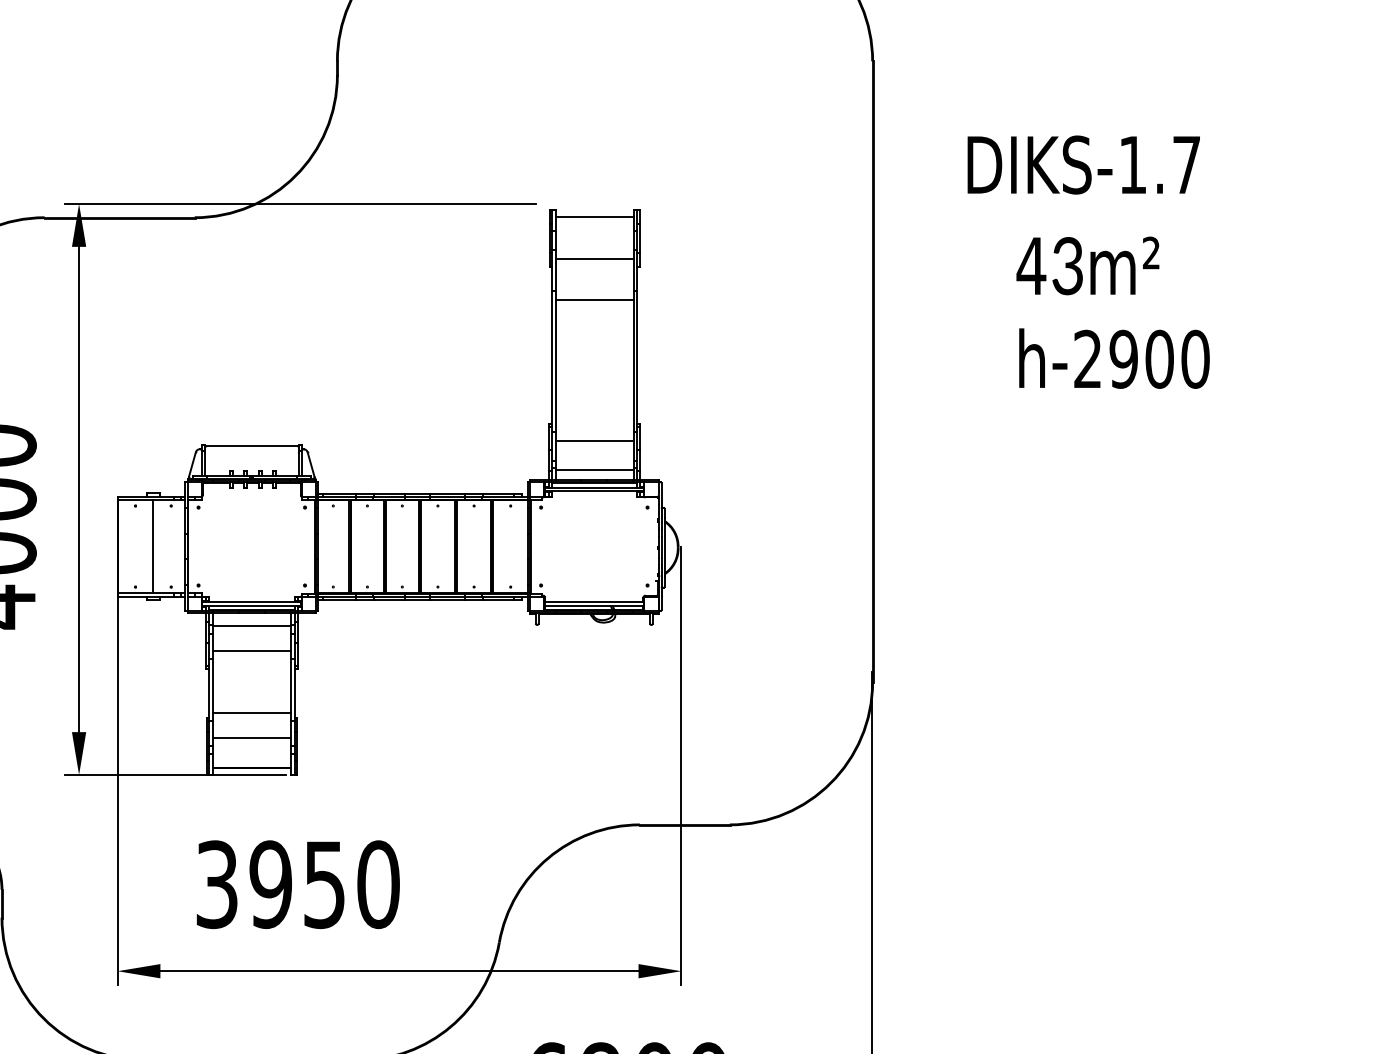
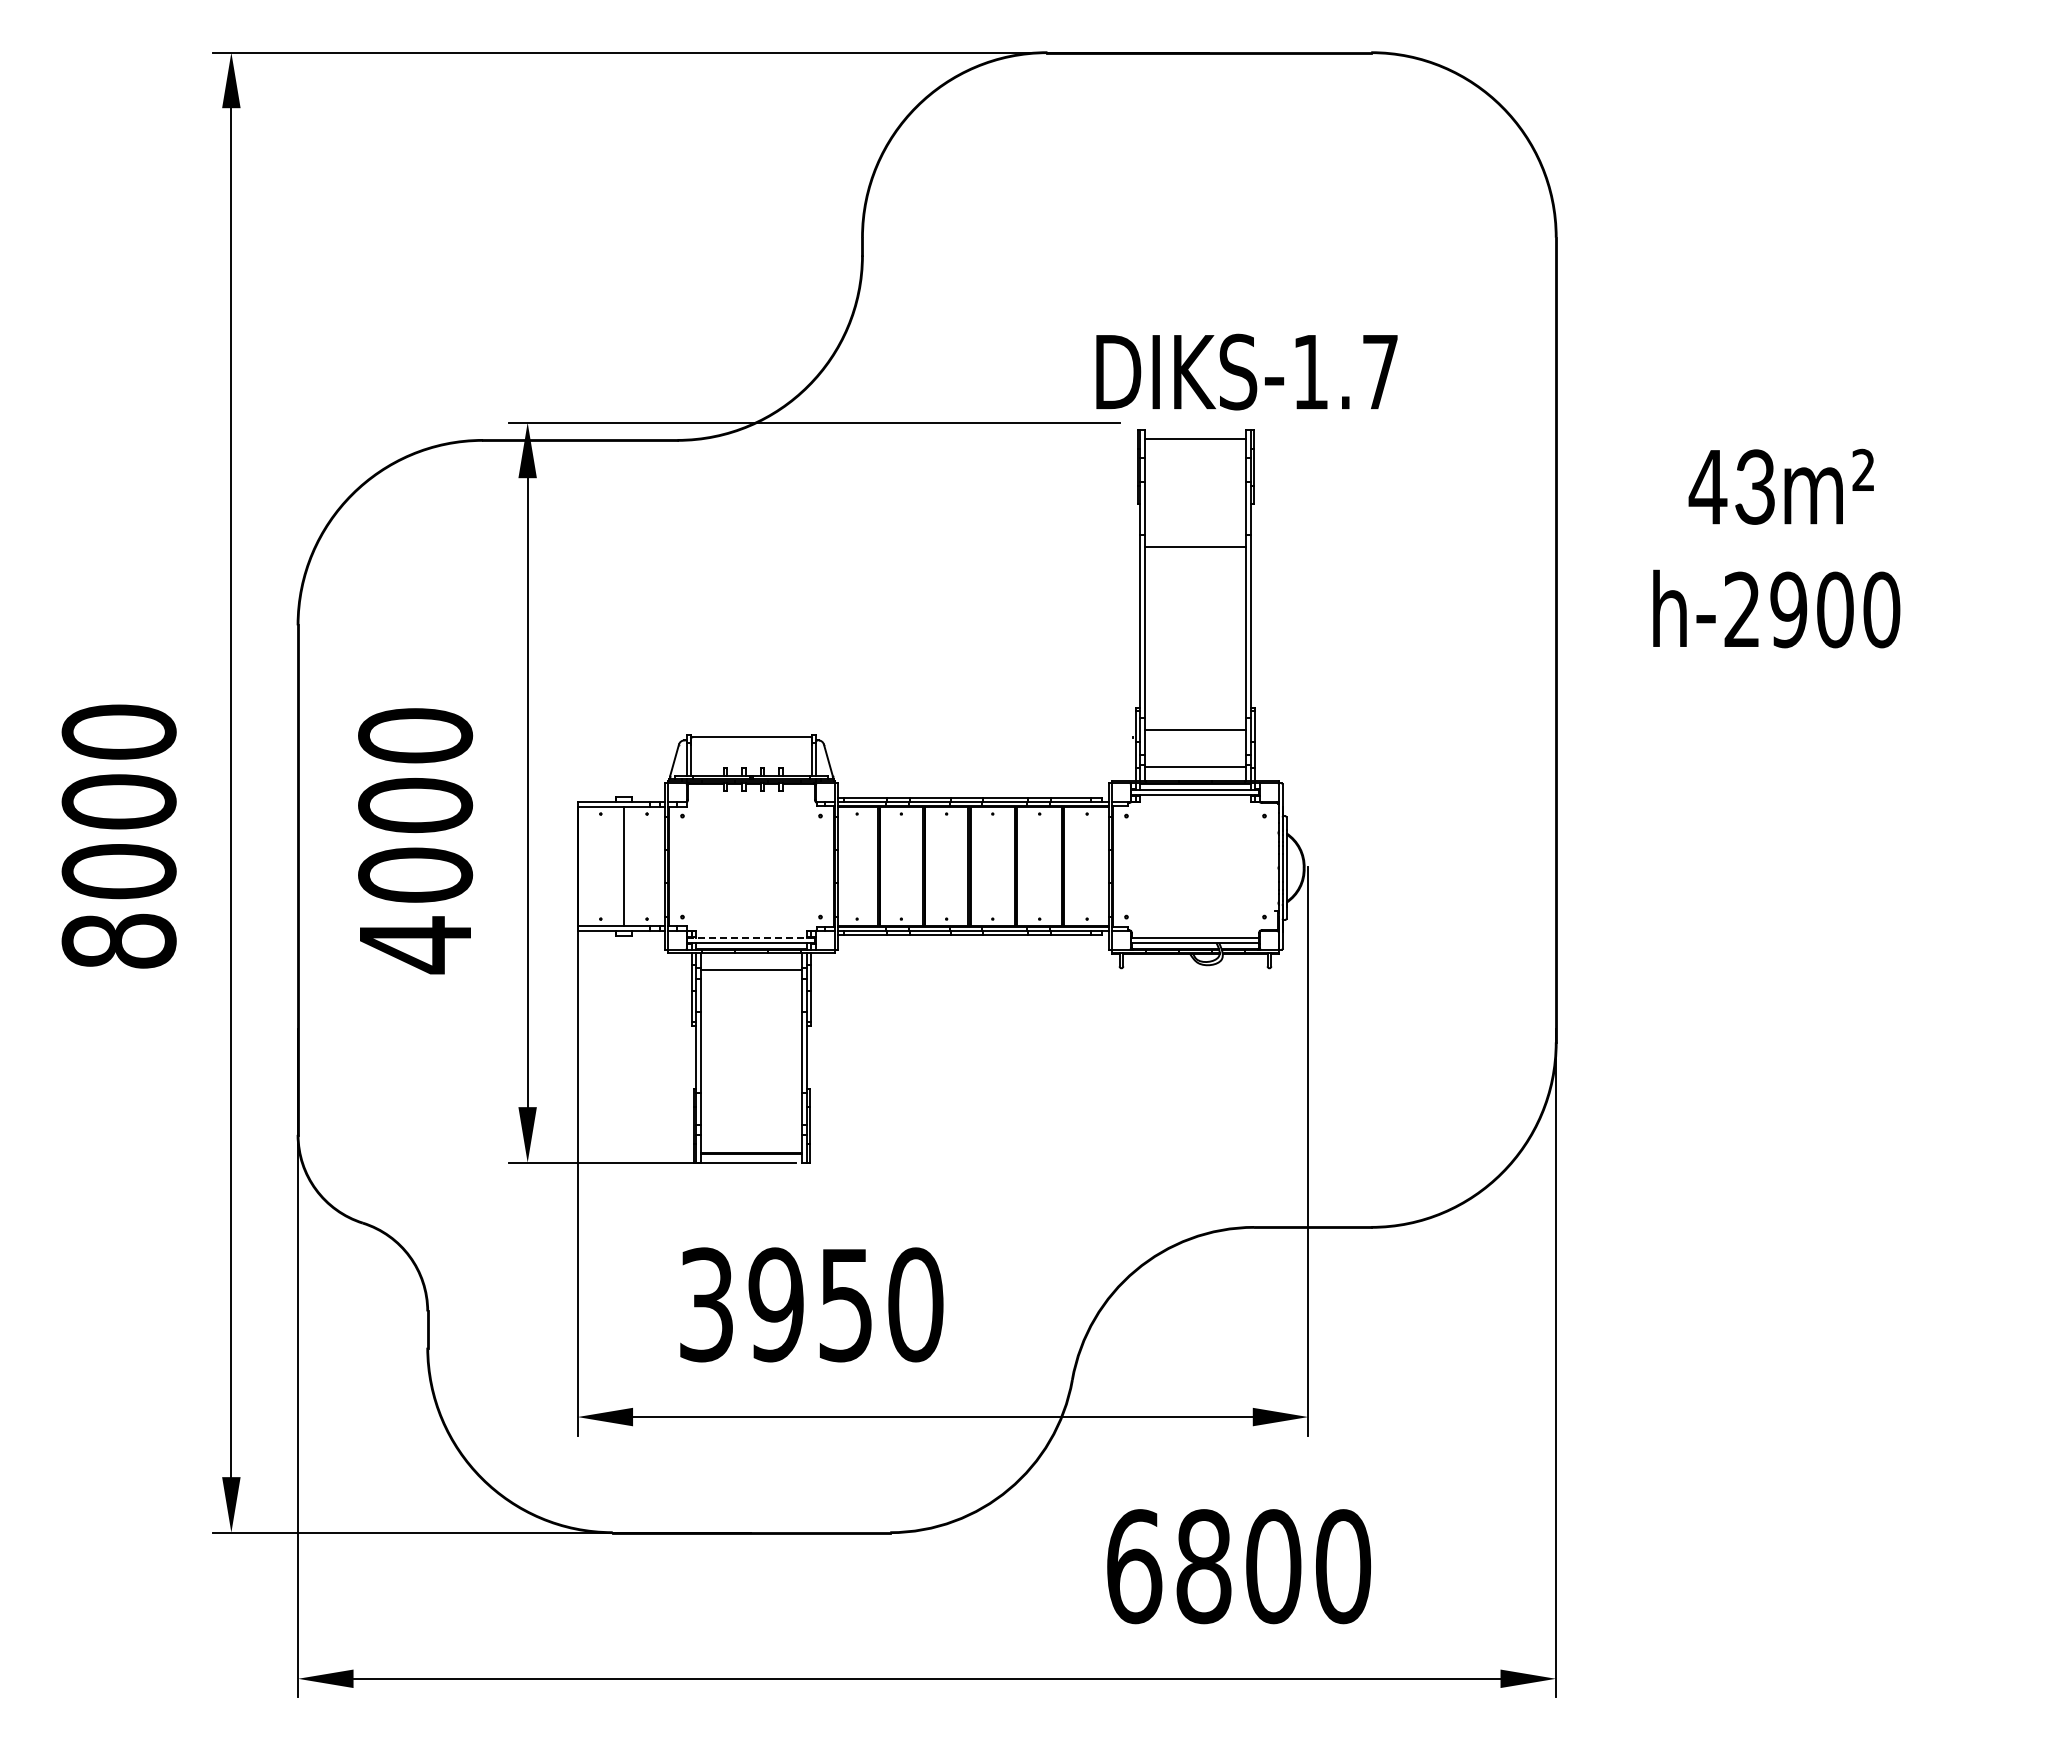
text: (1083, 164) -> (1246, 371), moved
line: (594, 258) -> (1195, 493), removed
text: (1087, 265) -> (1780, 486), moved
text: (1114, 358) -> (1776, 608), moved
line: (251, 602) -> (750, 938), solid -> dashed
line: (251, 650) -> (751, 1001), removed
line: (251, 713) -> (751, 1082), removed
line: (251, 738) -> (751, 1115), removed

